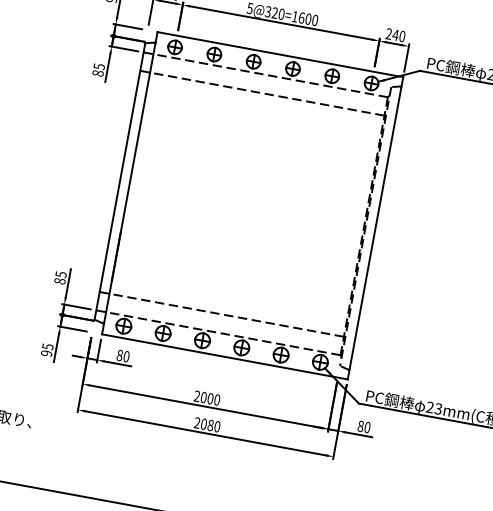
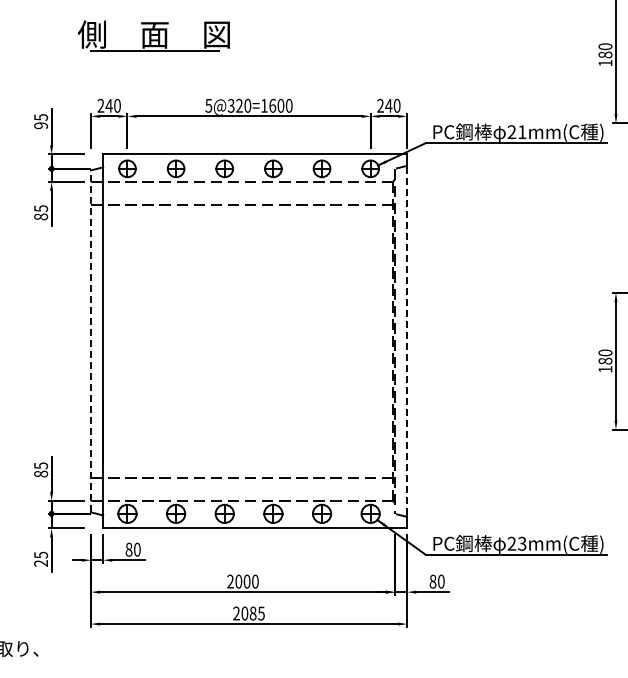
line: (120, 181) -> (91, 341), solid -> dashed
line: (375, 227) -> (407, 340), solid -> dashed
text: (47, 353) -> (41, 563), 95 -> 25
text: (217, 426) -> (261, 613), 2080 -> 2085

